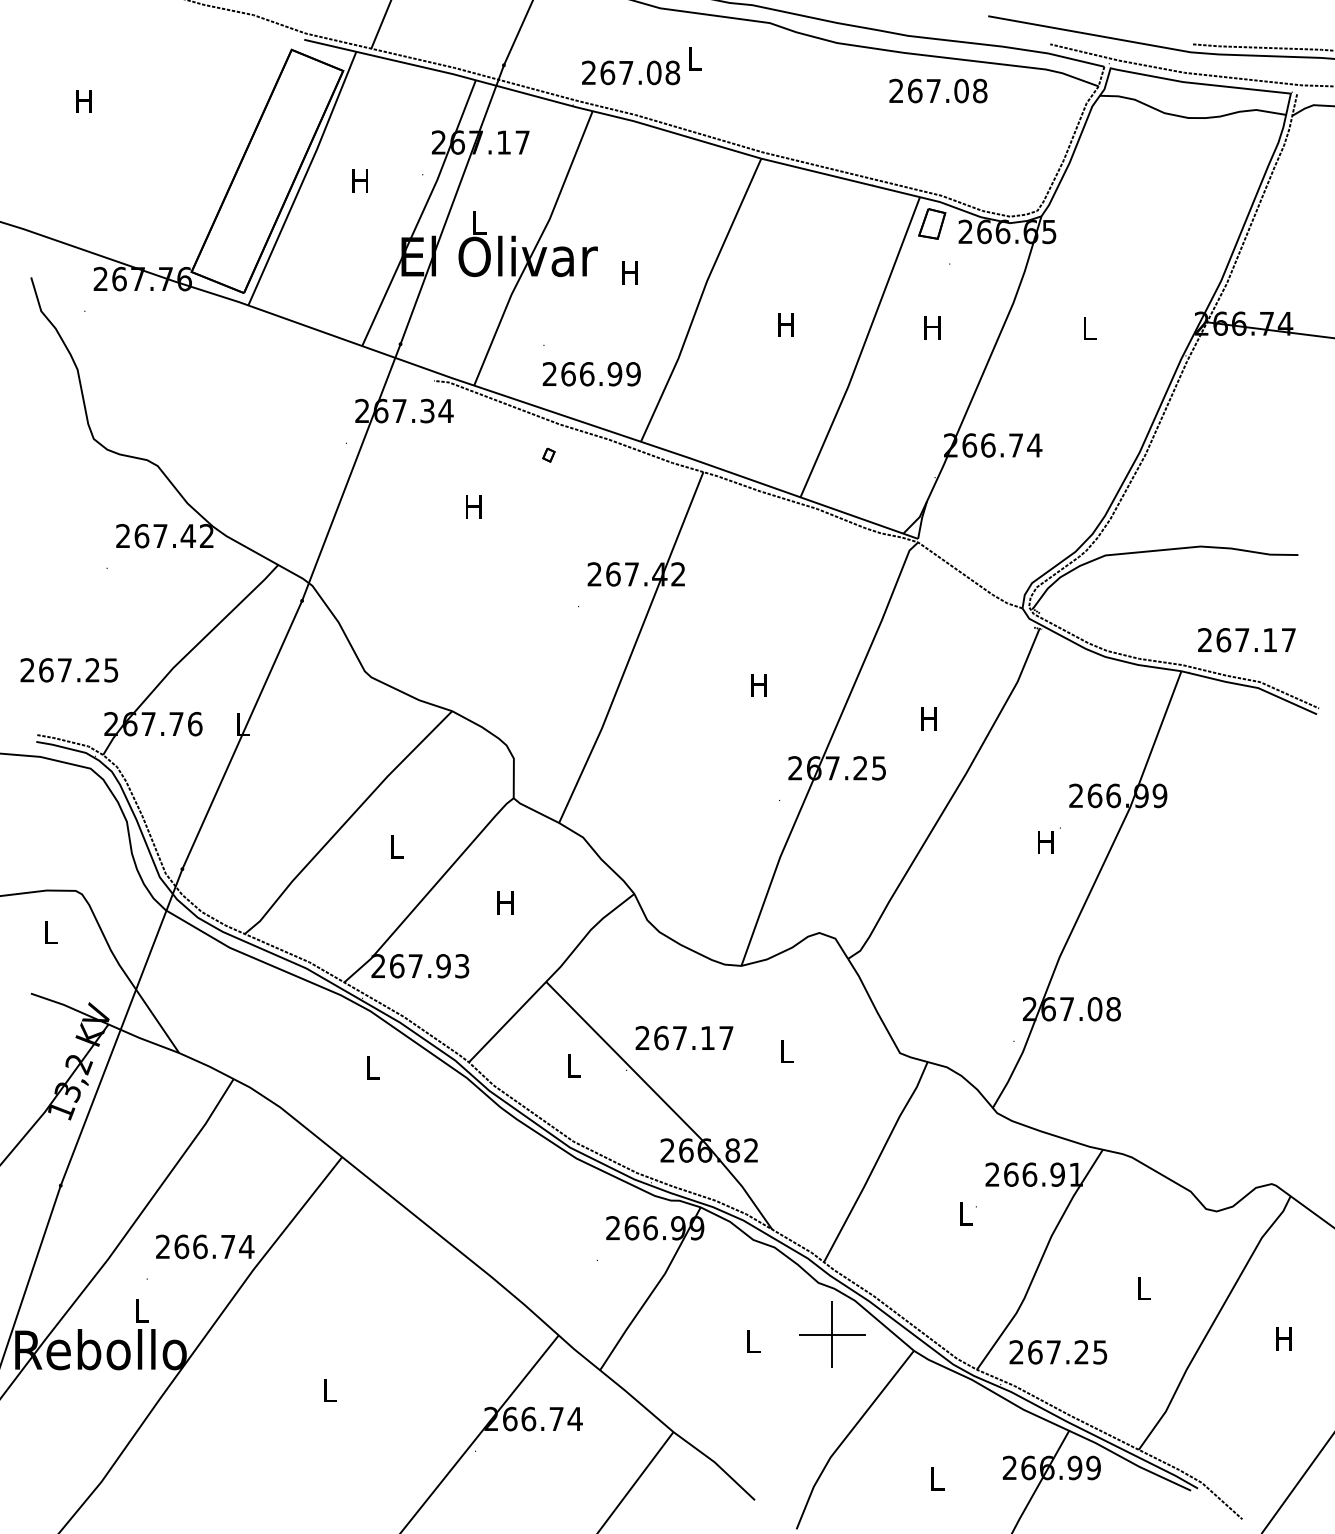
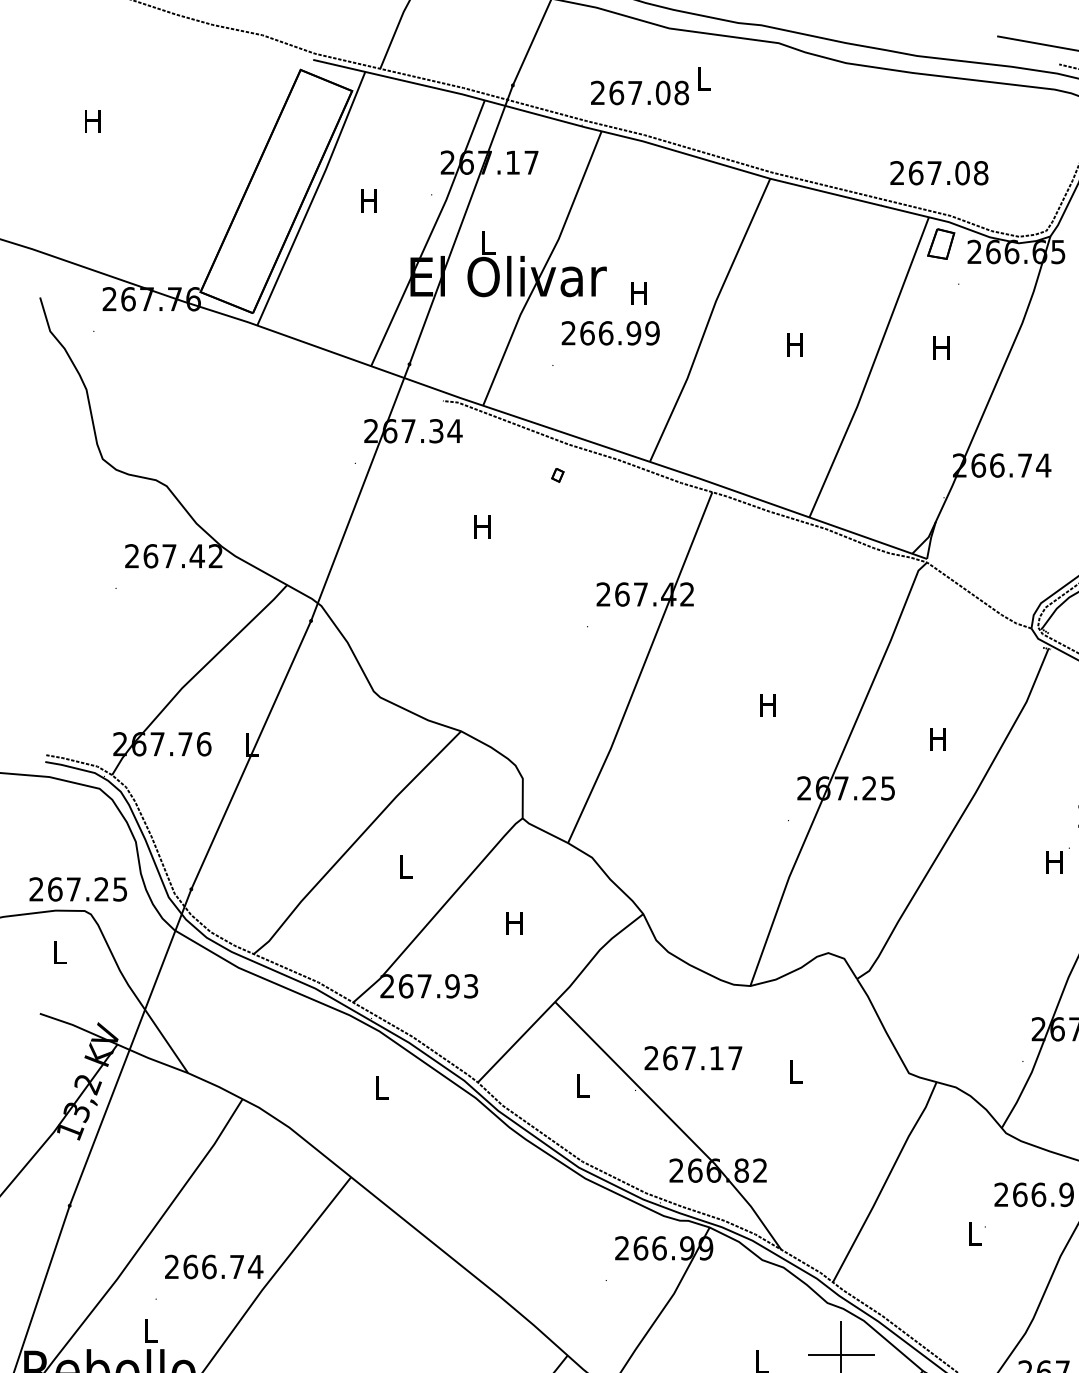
text: (938, 90) -> (939, 172), moved
text: (591, 374) -> (610, 333), moved
text: (69, 670) -> (78, 889), moved

